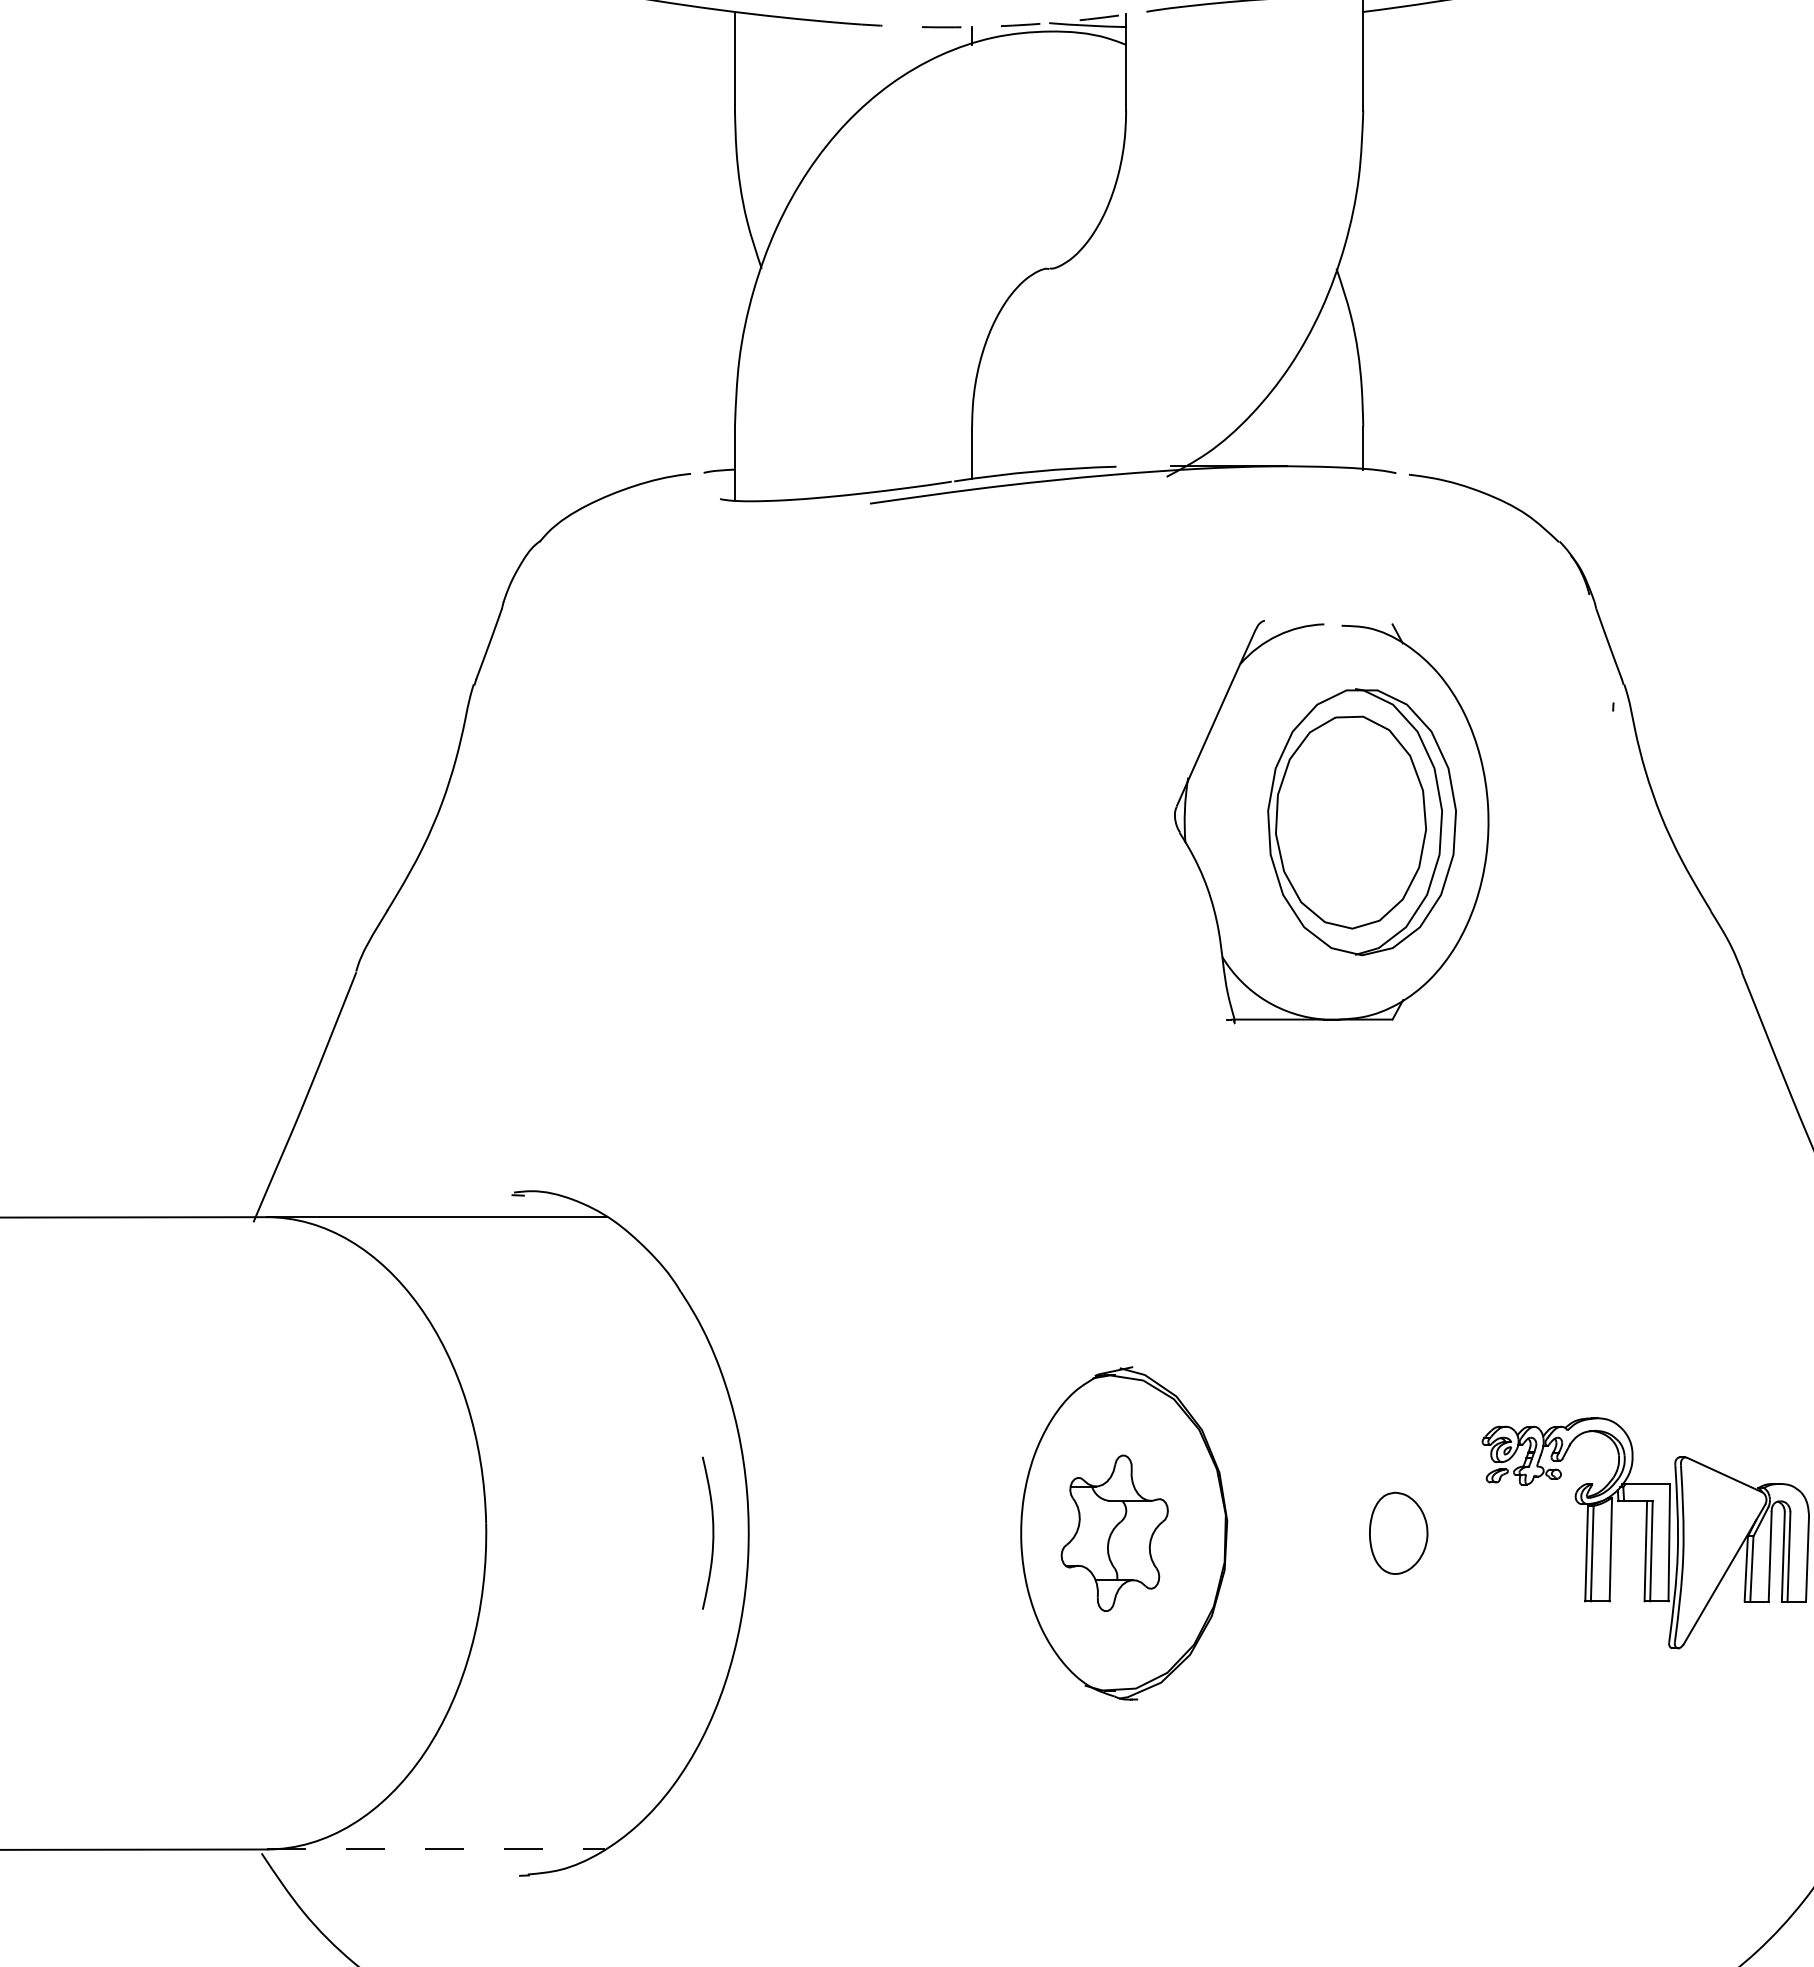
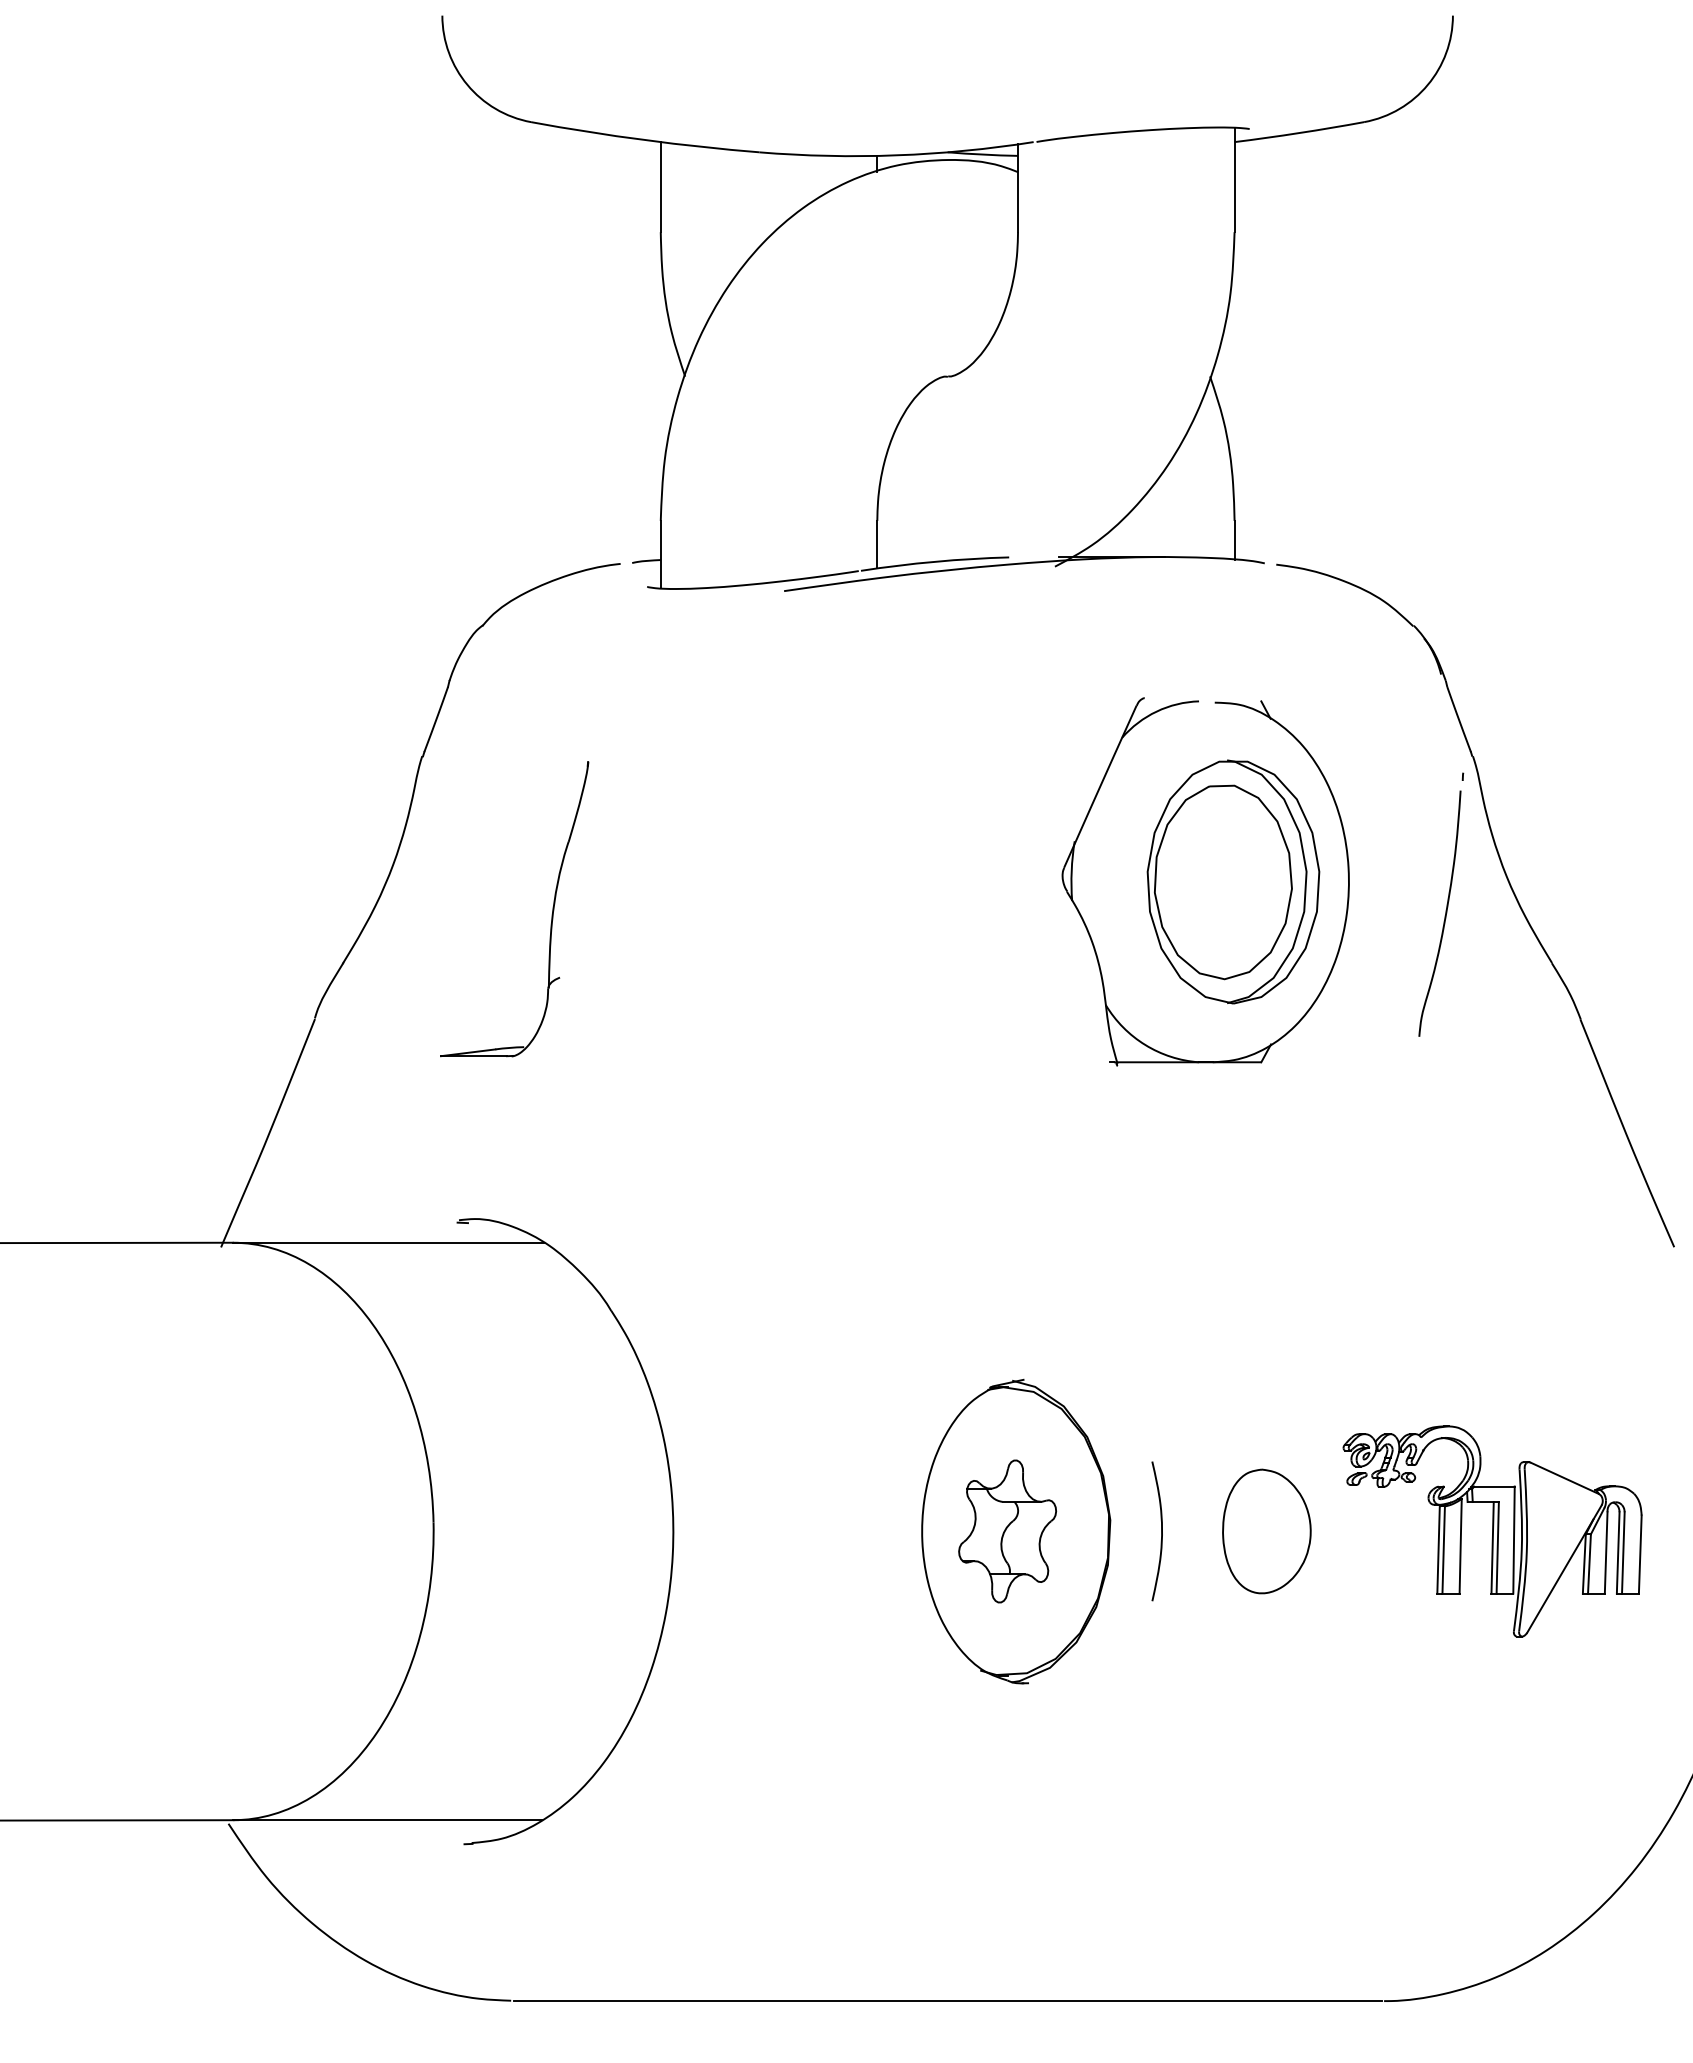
arc: (993, 26) -> (896, 155), dashed -> solid
part: (615, 857) -> (551, 914), added
curve: (1593, 858) -> (1444, 915), added
curve: (712, 1533) -> (1161, 1531), moved
part: (1398, 1533) -> (1266, 1531), size x1.67
line: (436, 1849) -> (388, 1820), dashed -> solid

